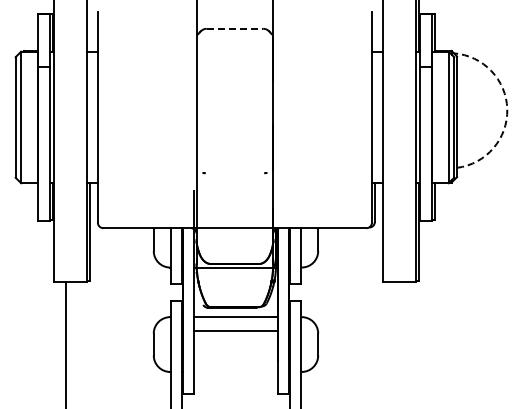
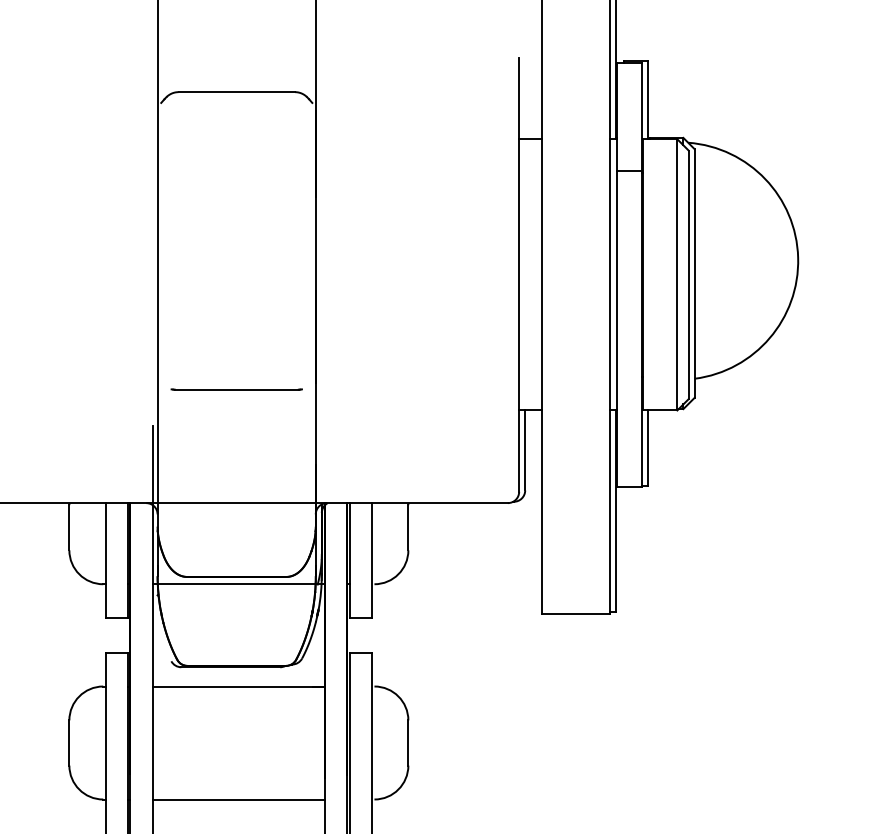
line: (235, 28) -> (237, 91), dashed -> solid
arc: (507, 109) -> (798, 258), dashed -> solid
line: (234, 173) -> (235, 390), added
line: (235, 330) -> (237, 798), moved

